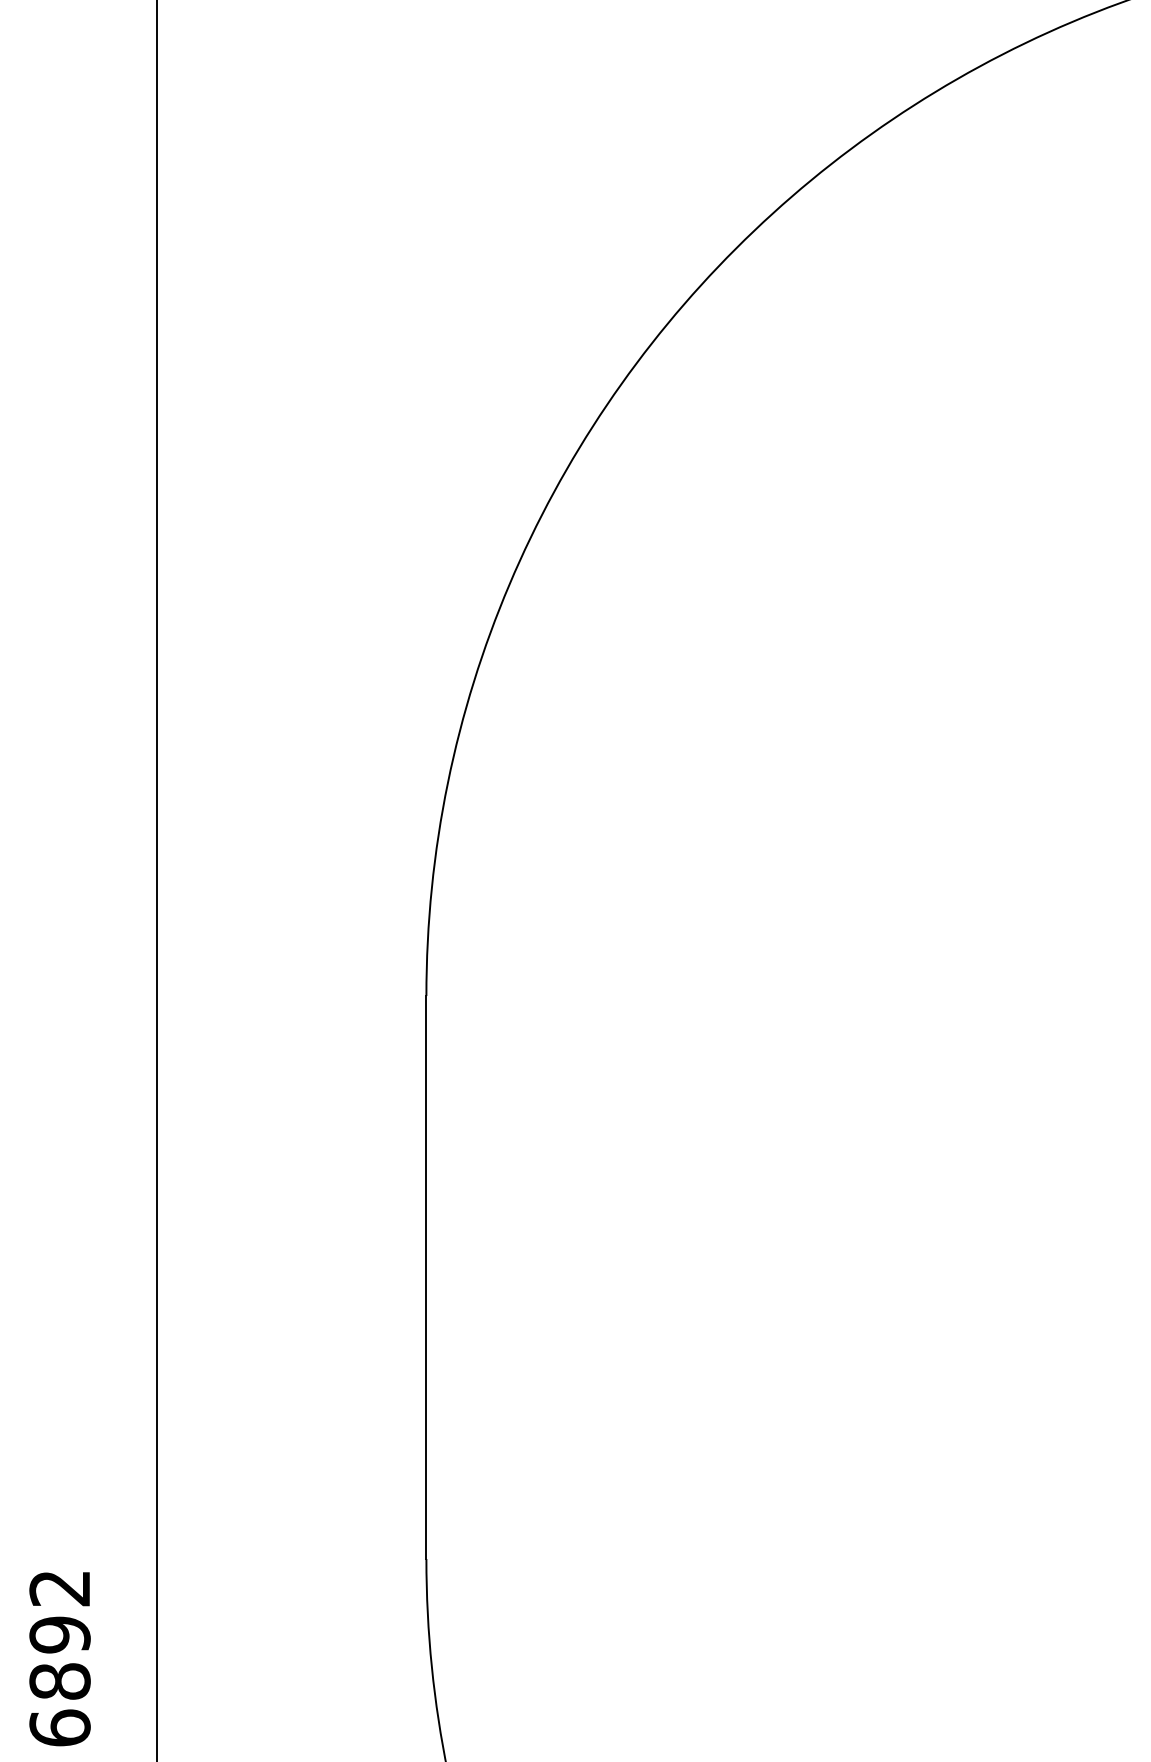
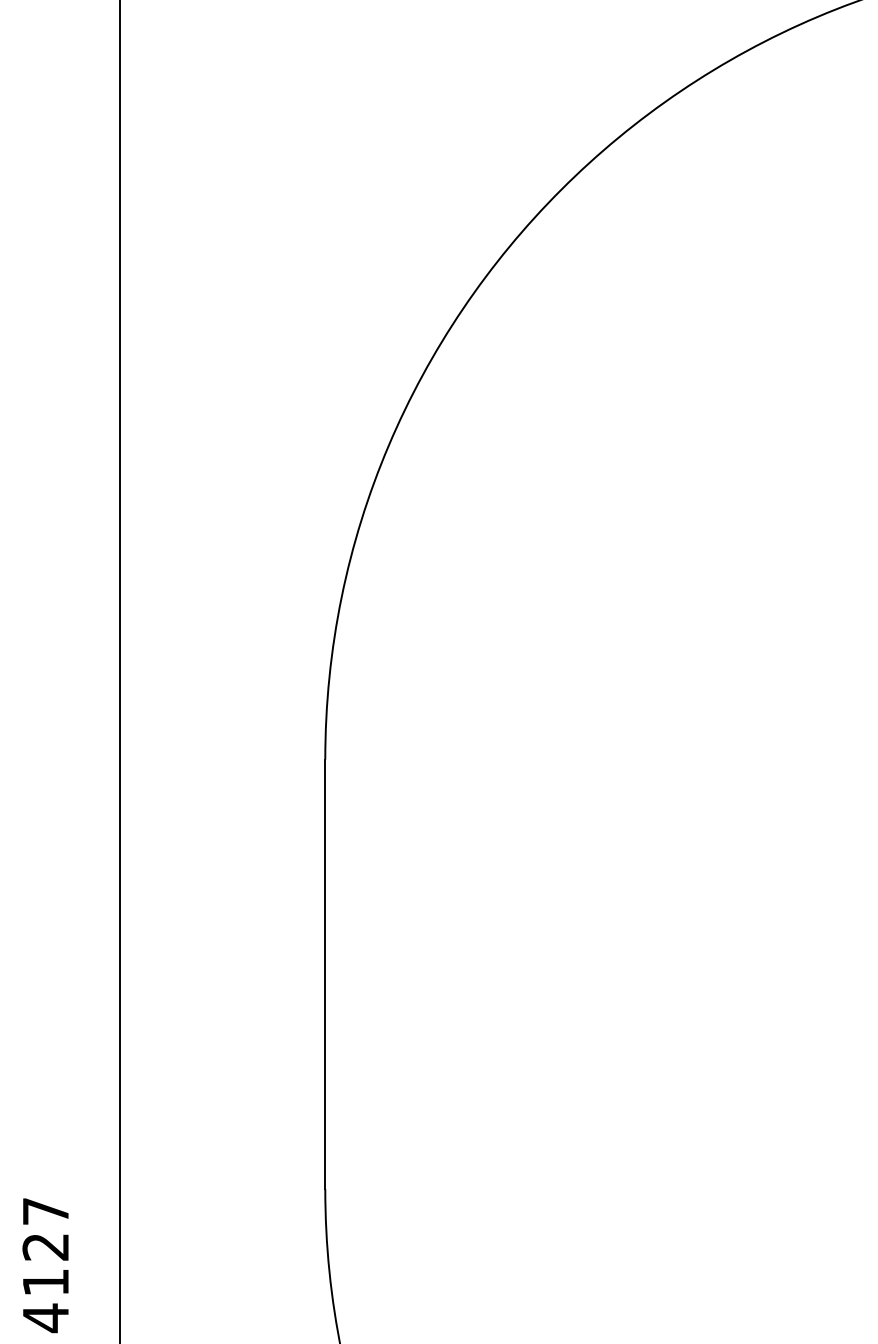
text: (59, 1659) -> (45, 1265), 6892 -> 4127

